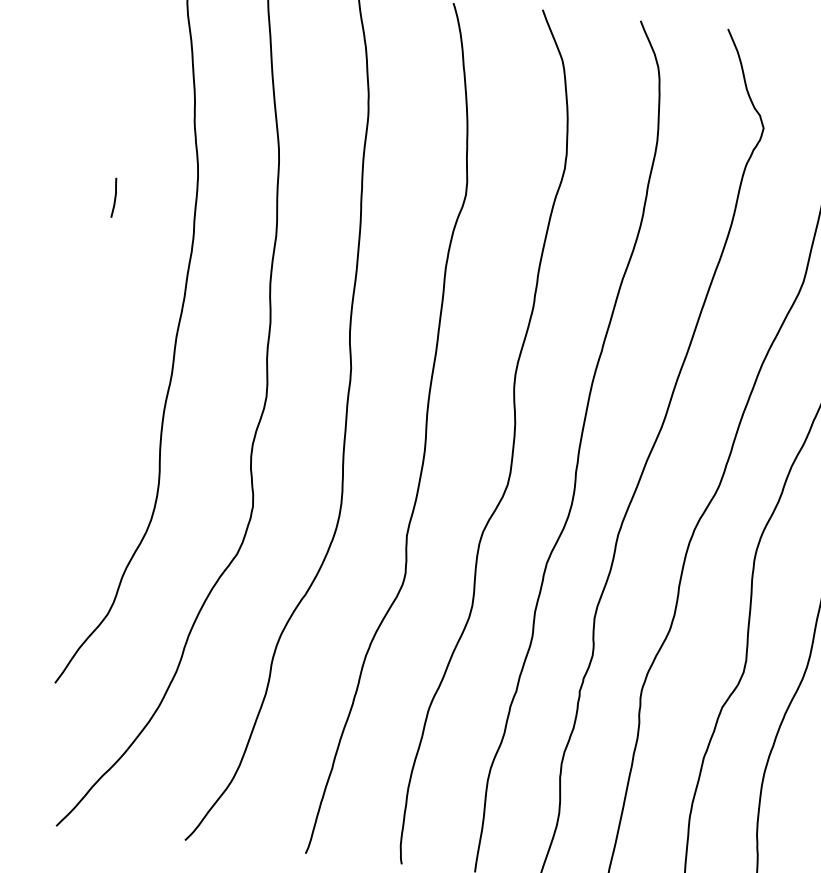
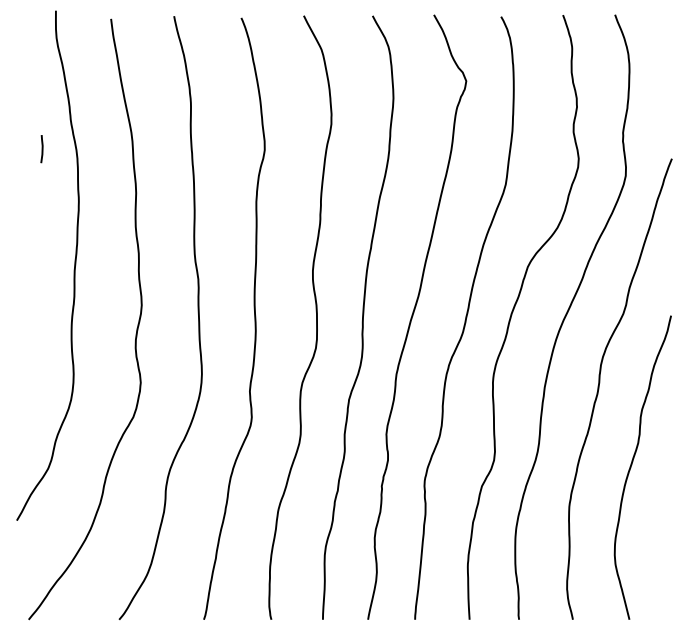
line: (113, 198) -> (41, 149), moved

